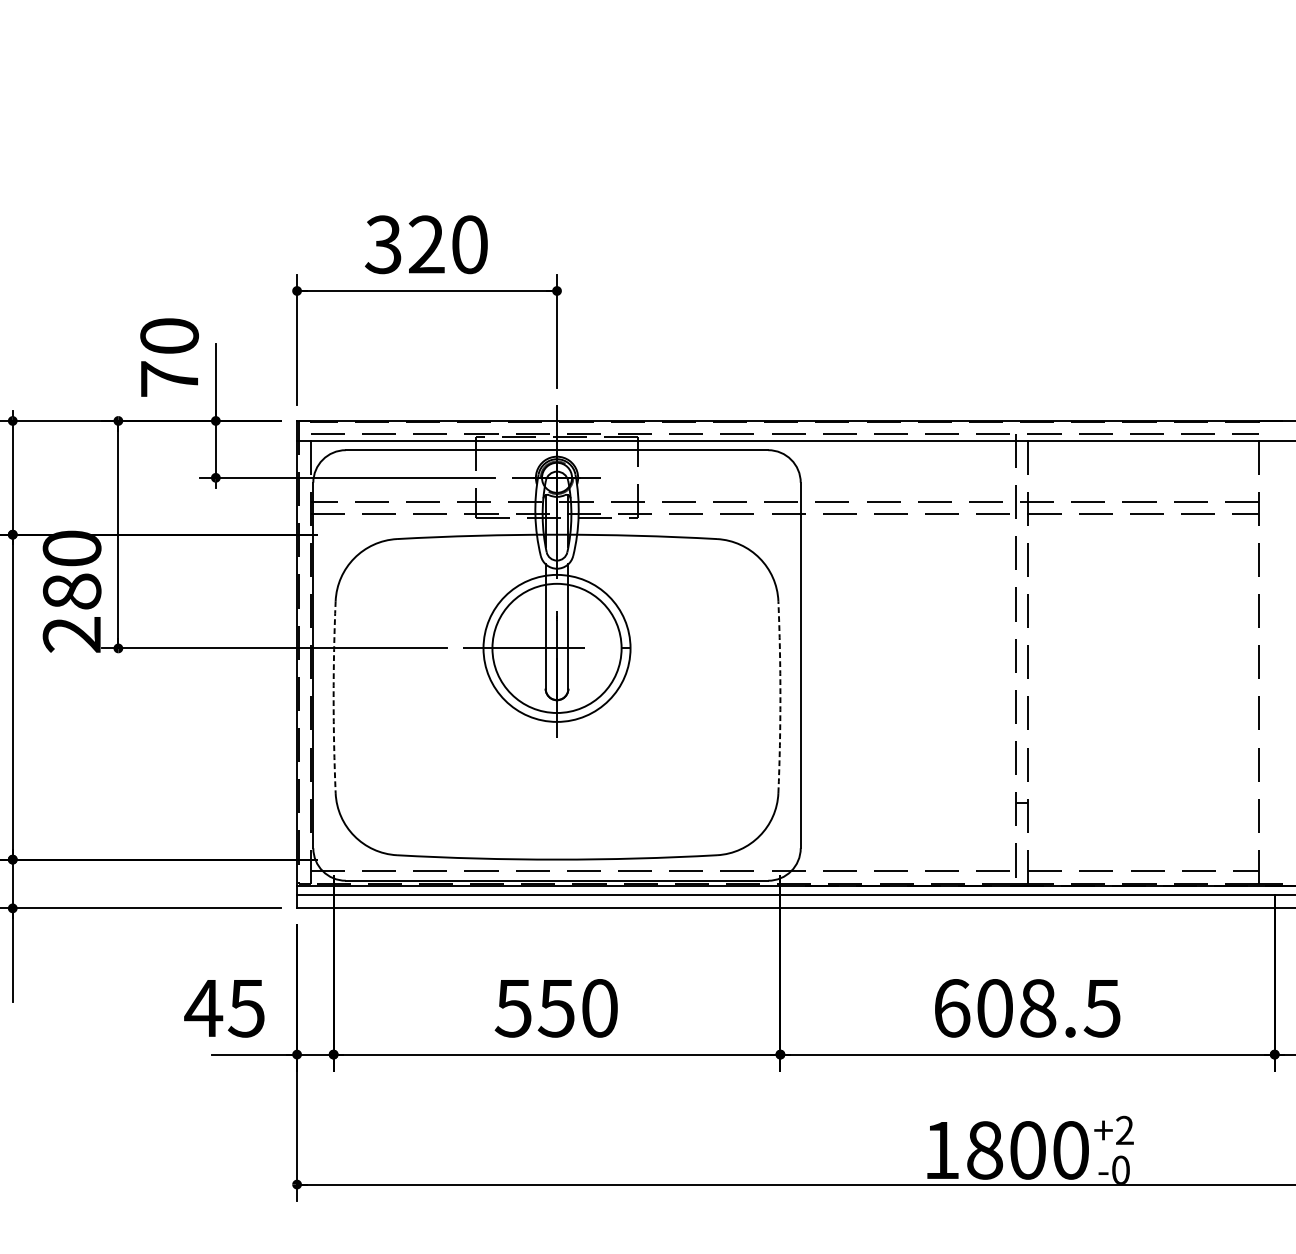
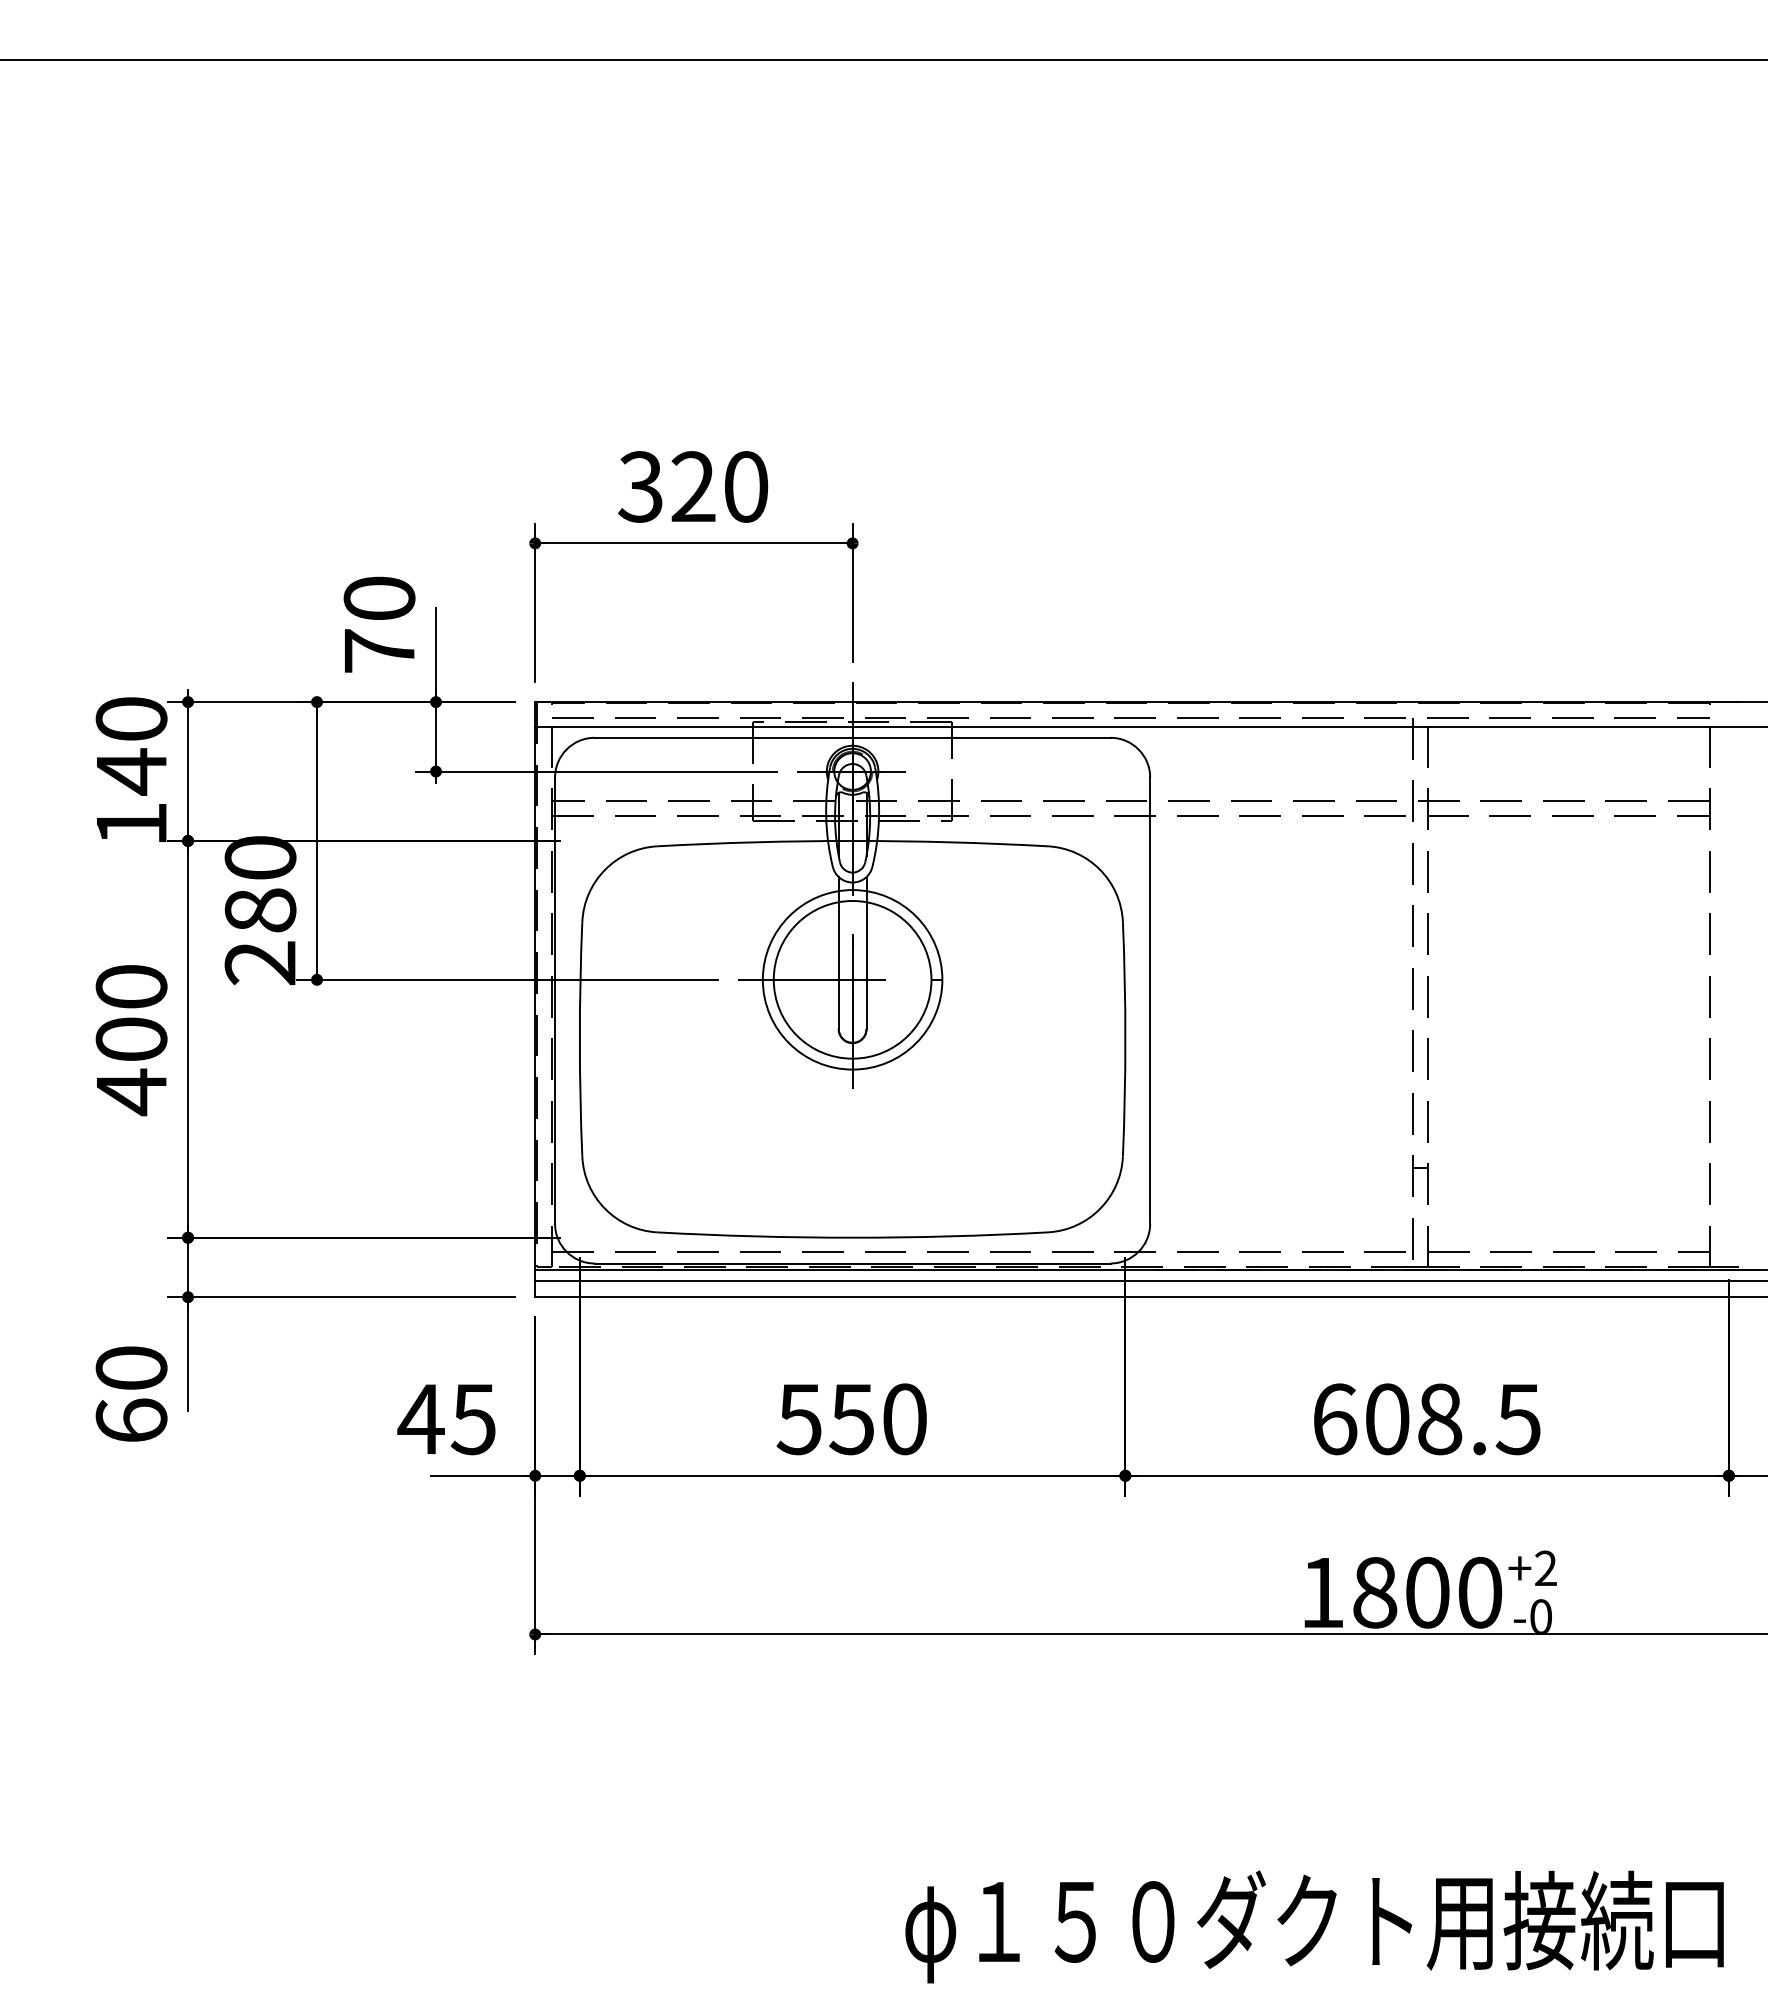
arc: (333, 697) -> (579, 1039), dashed -> solid
arc: (780, 697) -> (1125, 1039), dashed -> solid

